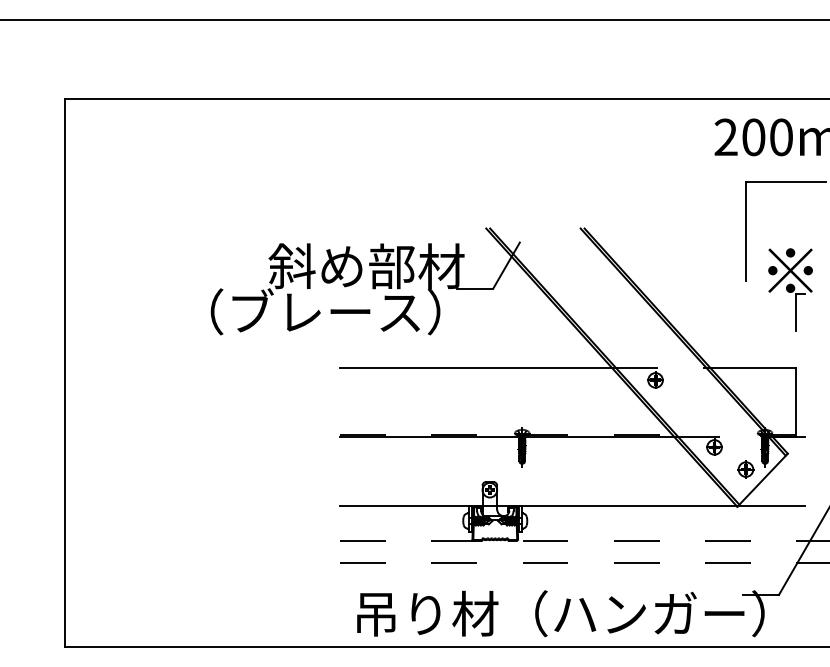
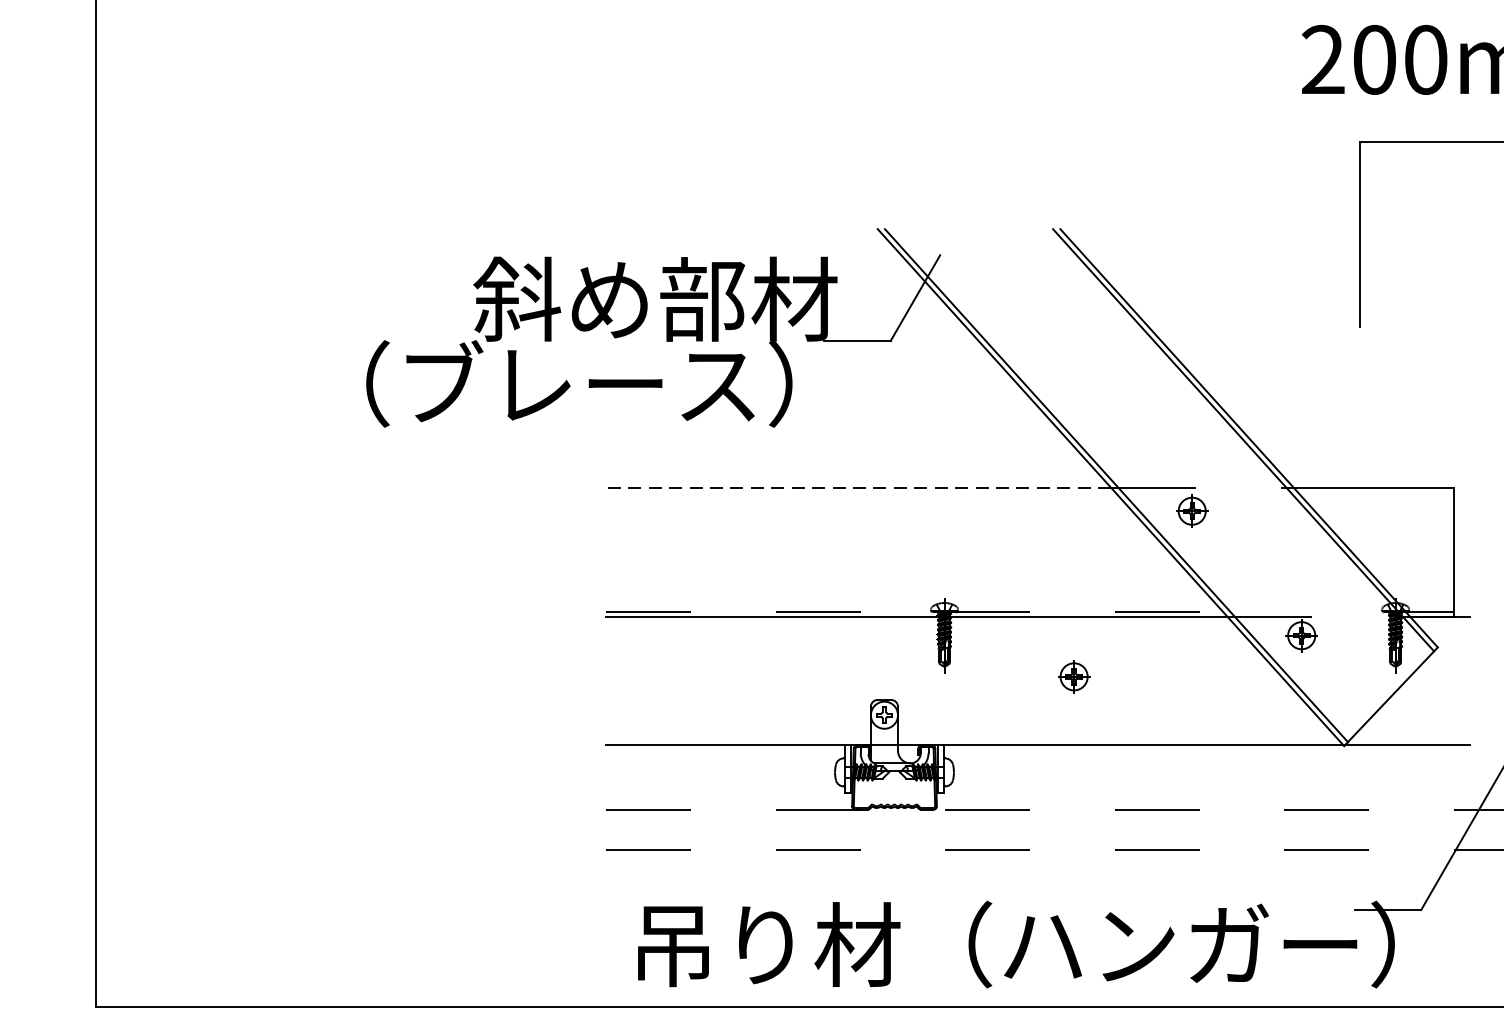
part: (790, 289) -> (1442, 342), removed
line: (476, 367) -> (859, 487), solid -> dashed
part: (745, 469) -> (1073, 676), moved

